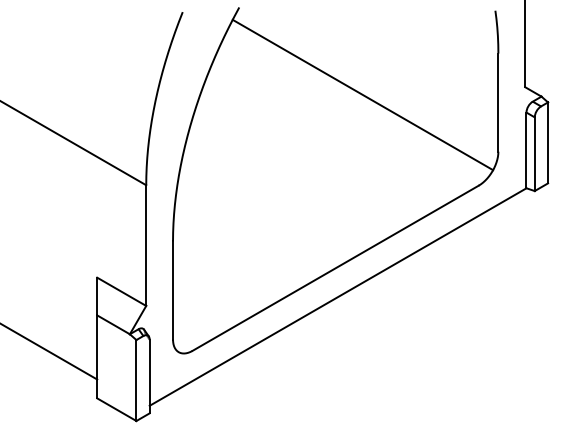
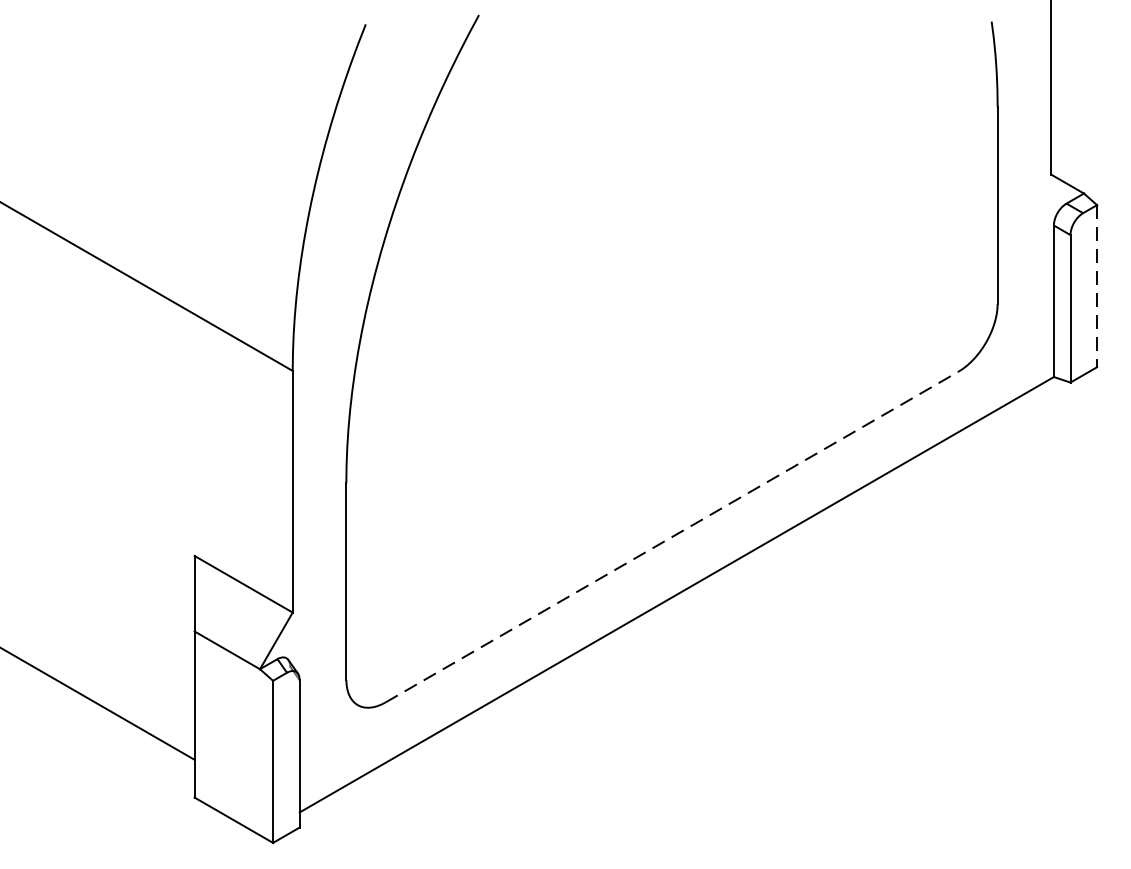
line: (362, 94) -> (725, 189), removed
line: (548, 143) -> (1097, 287), solid -> dashed
line: (336, 268) -> (673, 537), solid -> dashed

